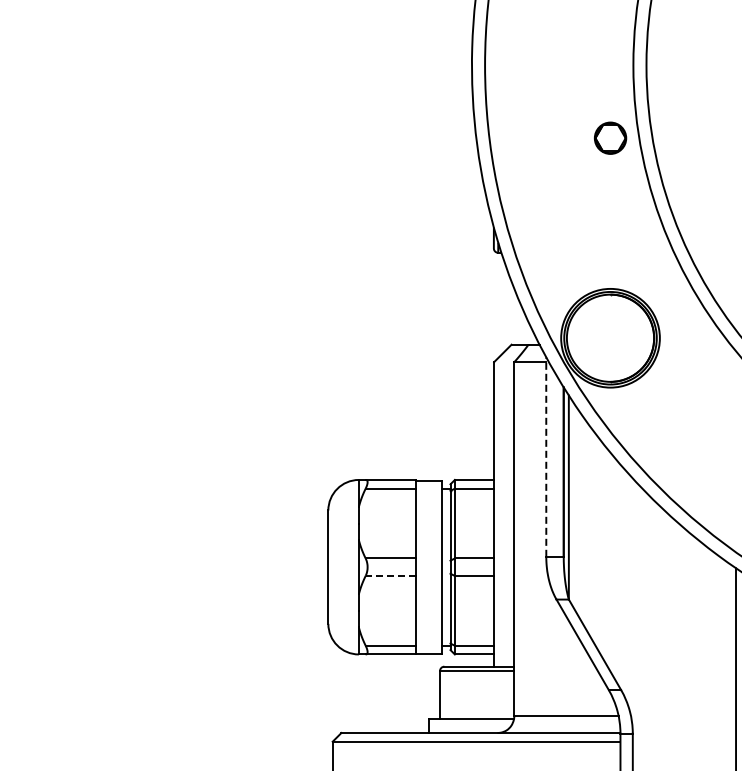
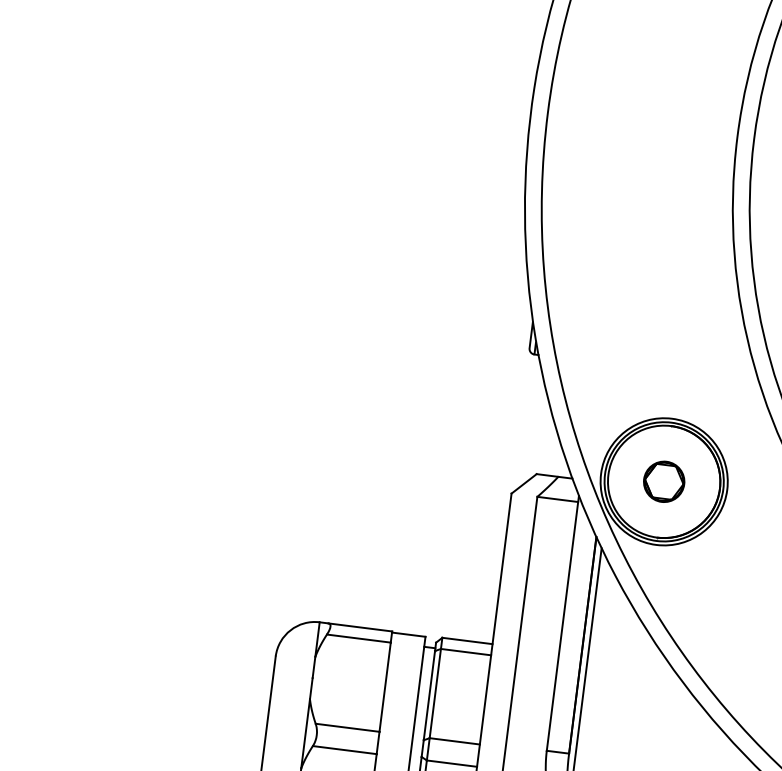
part: (610, 137) -> (664, 480), moved
line: (546, 457) -> (563, 623), dashed -> solid
line: (390, 575) -> (344, 749), dashed -> solid

